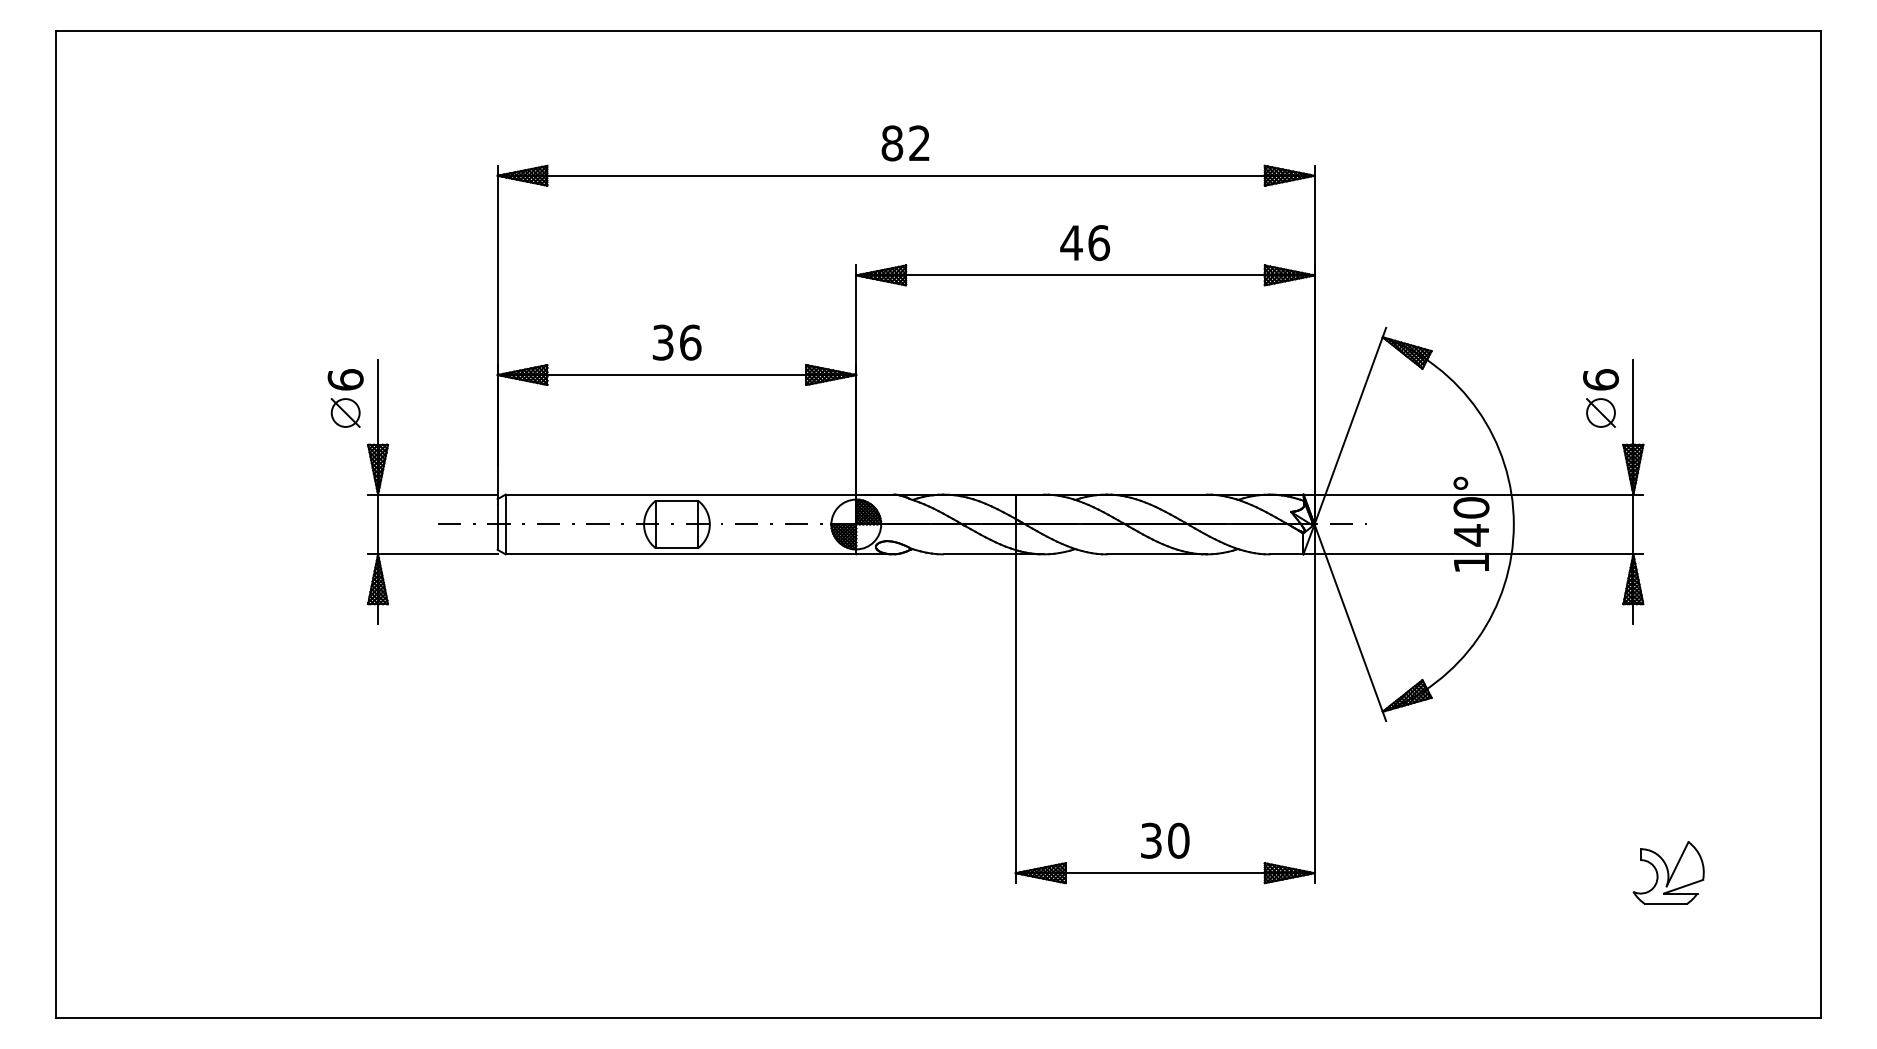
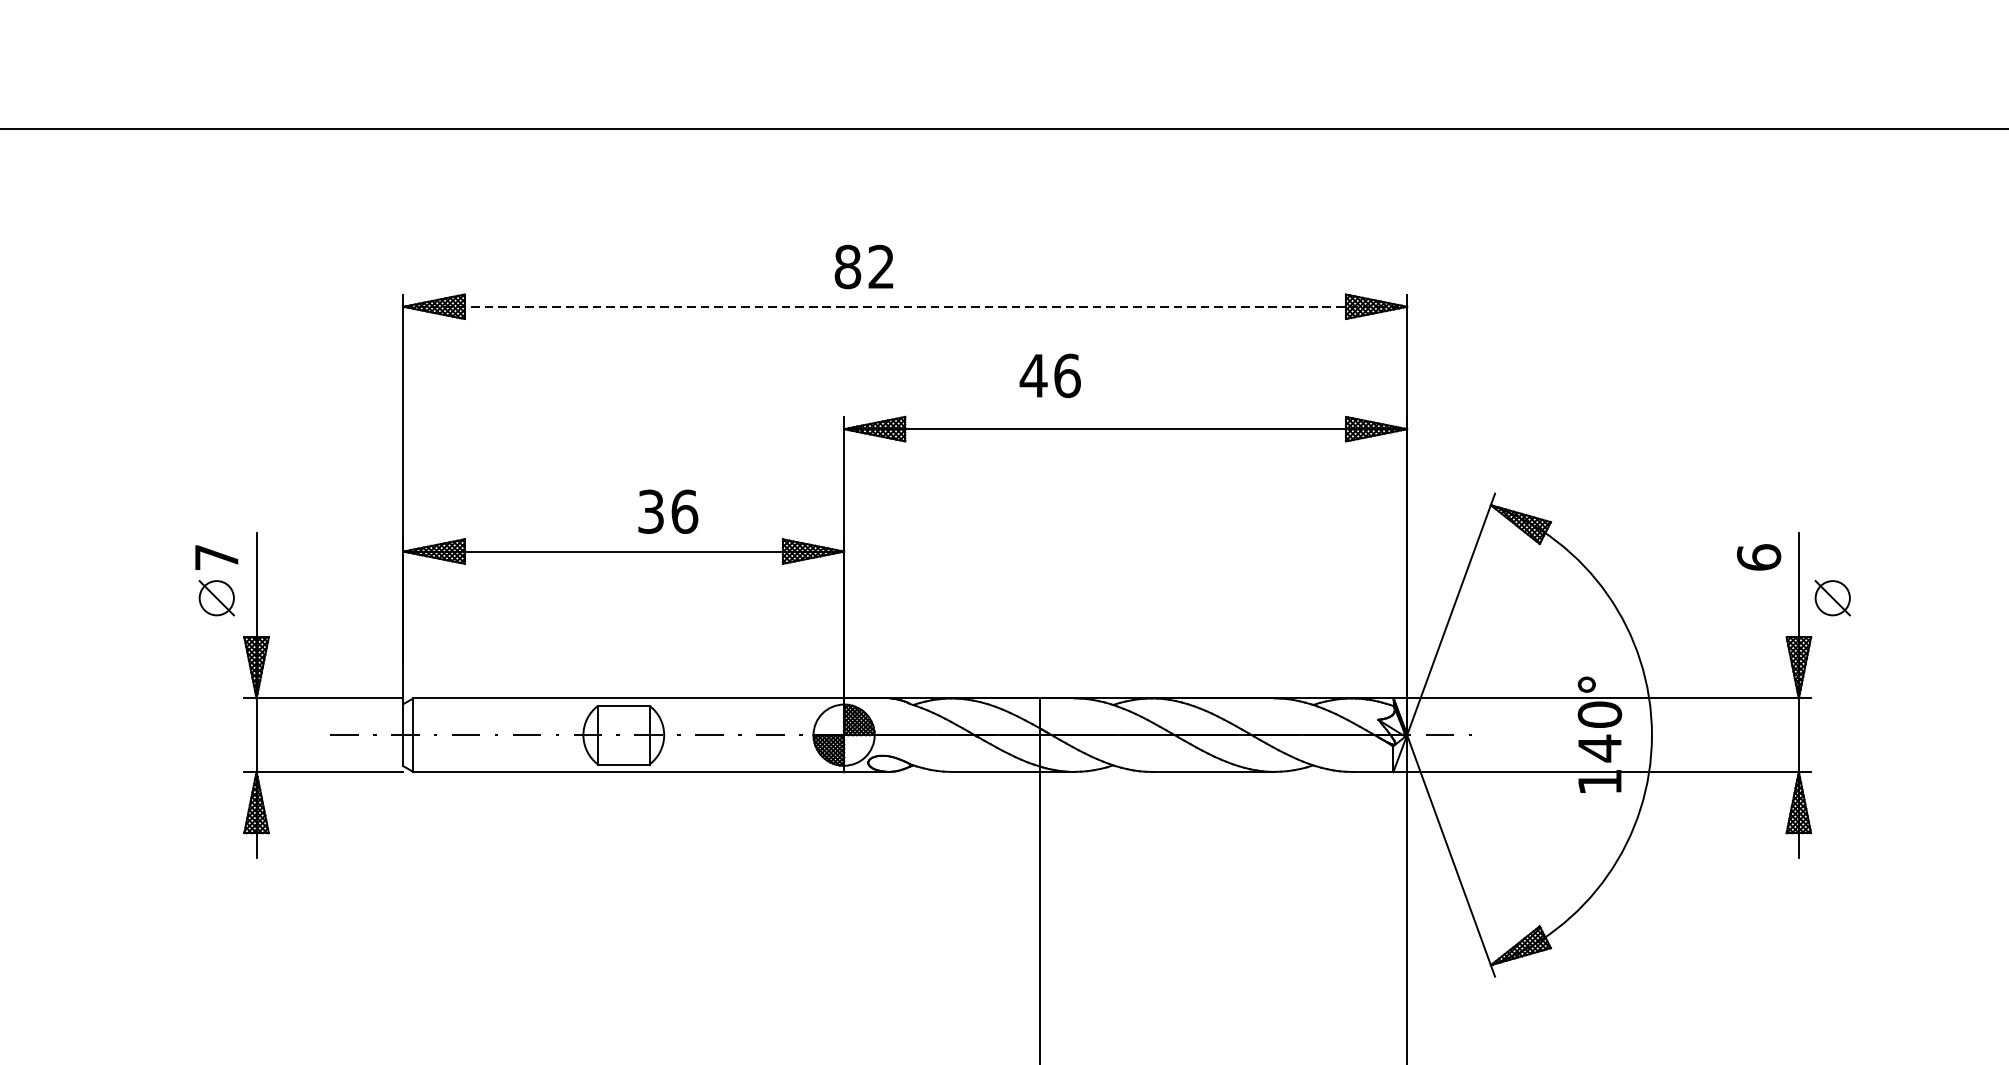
text: (905, 143) -> (864, 267), moved
line: (906, 175) -> (905, 306), solid -> dashed
text: (1084, 243) -> (1049, 376), moved
text: (677, 342) -> (668, 511), moved
text: (345, 379) -> (216, 557), 6 -> 7
part: (1600, 412) -> (1832, 597), moved

